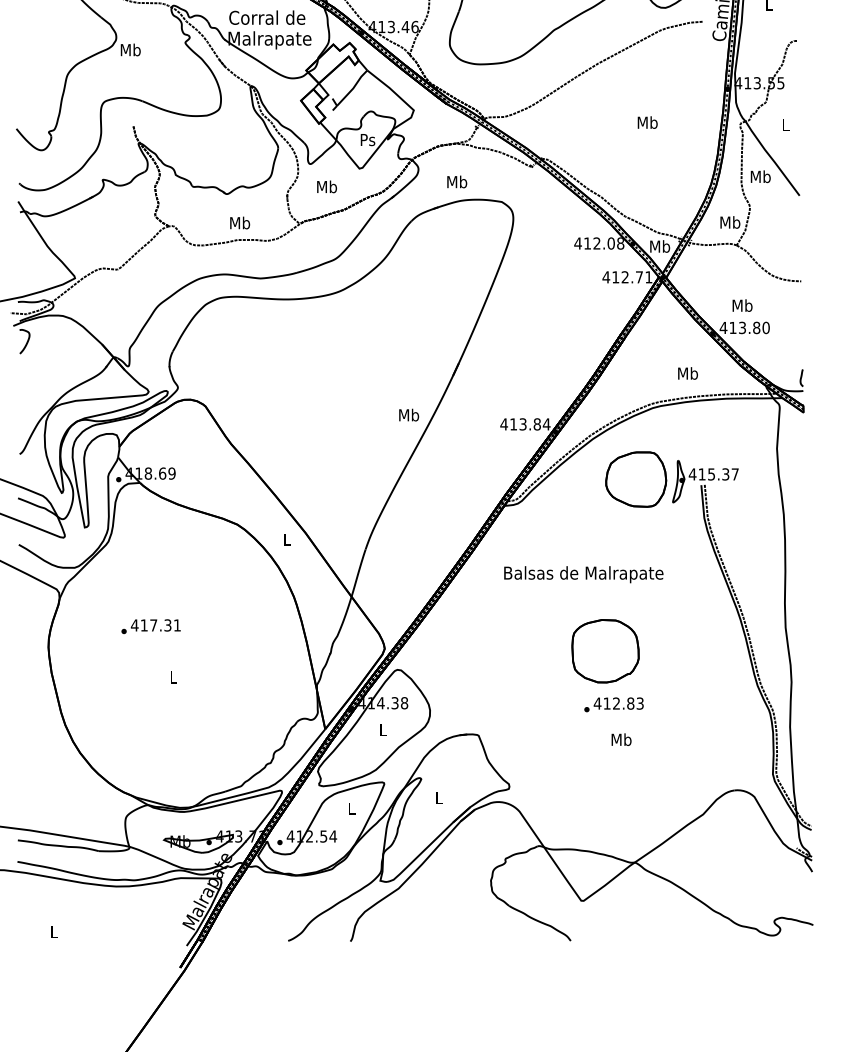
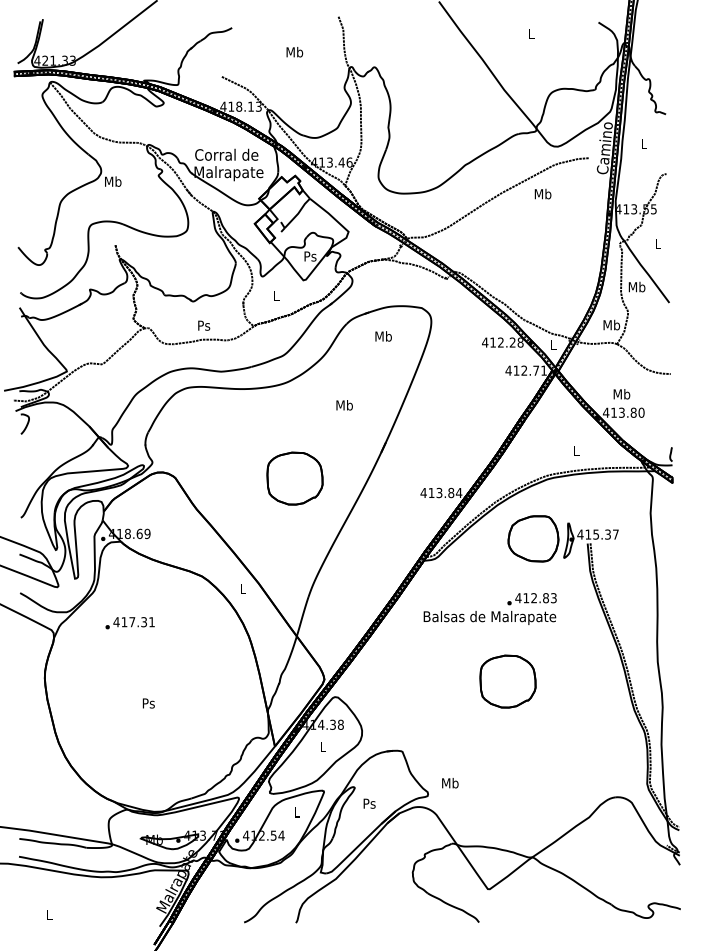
text: (647, 121) -> (542, 193), moved
text: (456, 182) -> (383, 336), moved
text: (327, 186) -> (276, 295), Mb -> L
text: (239, 222) -> (203, 325), Mb -> Ps
text: (610, 243) -> (512, 342), 412.08 -> 412.28
text: (660, 245) -> (553, 344), Mb -> L
text: (687, 373) -> (576, 450), Mb -> L
part: (348, 406) -> (294, 478), added
text: (408, 415) -> (344, 405), moved
text: (150, 627) -> (129, 623), moved
text: (173, 677) -> (148, 703), L -> Ps
text: (613, 705) -> (531, 599), moved
text: (621, 740) -> (450, 783), moved
text: (438, 797) -> (369, 803), L -> Ps

